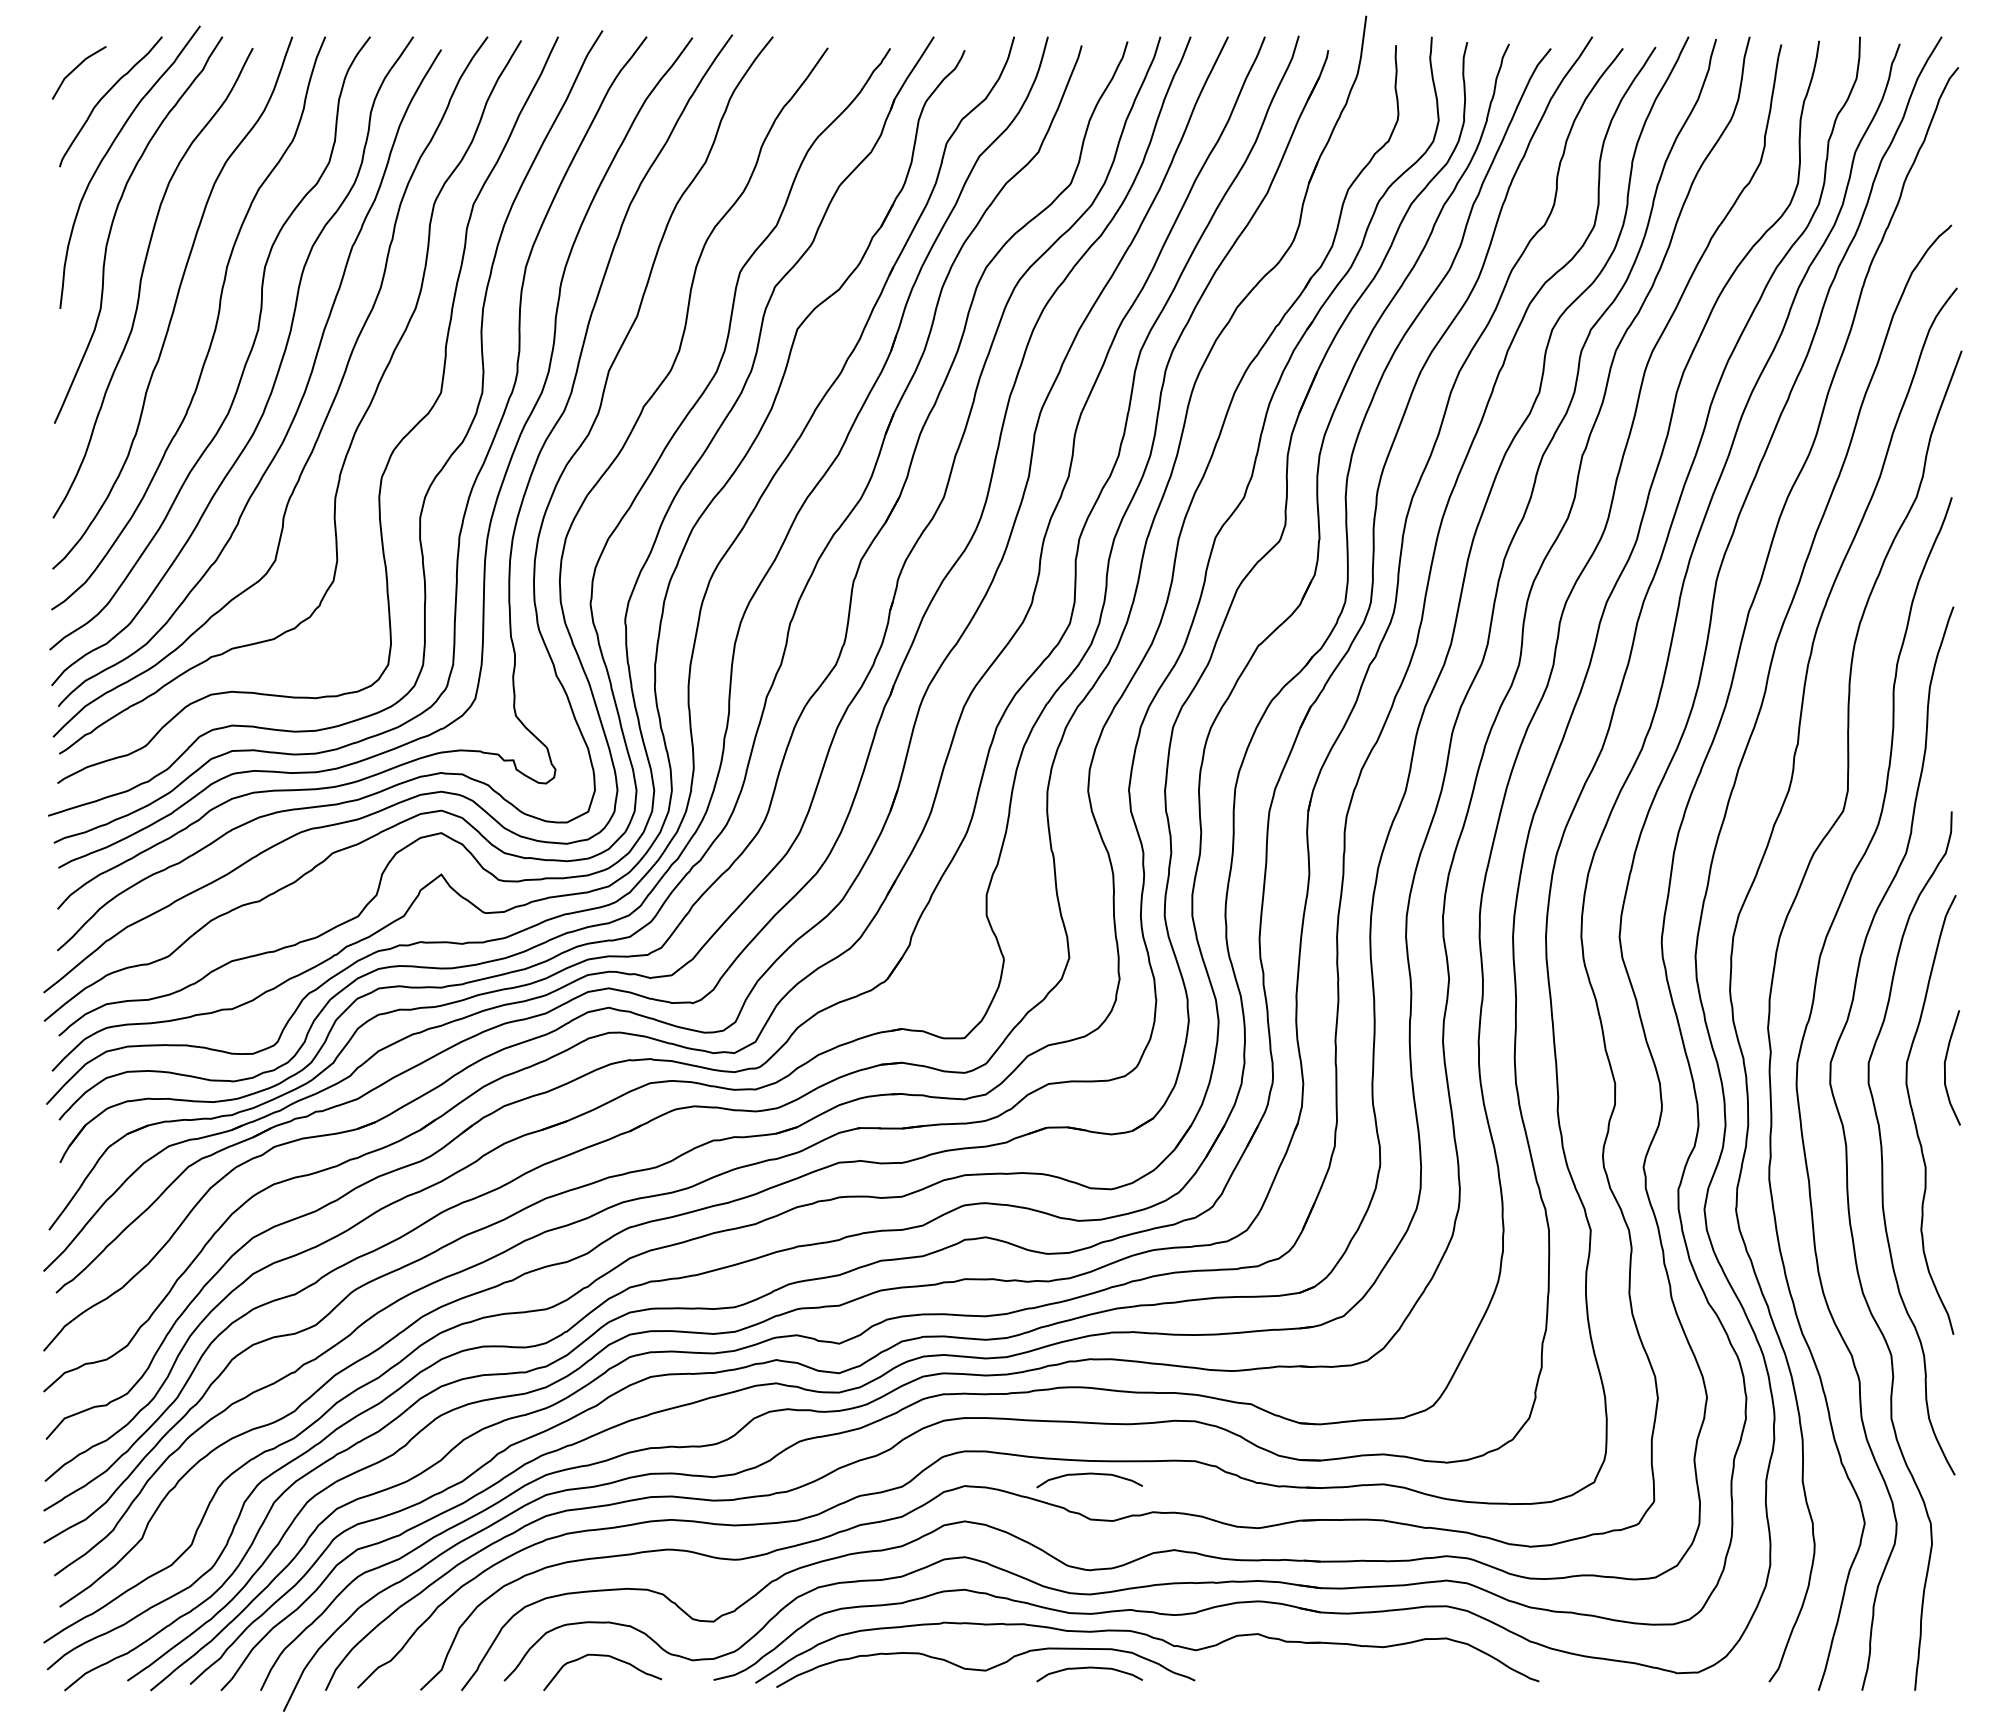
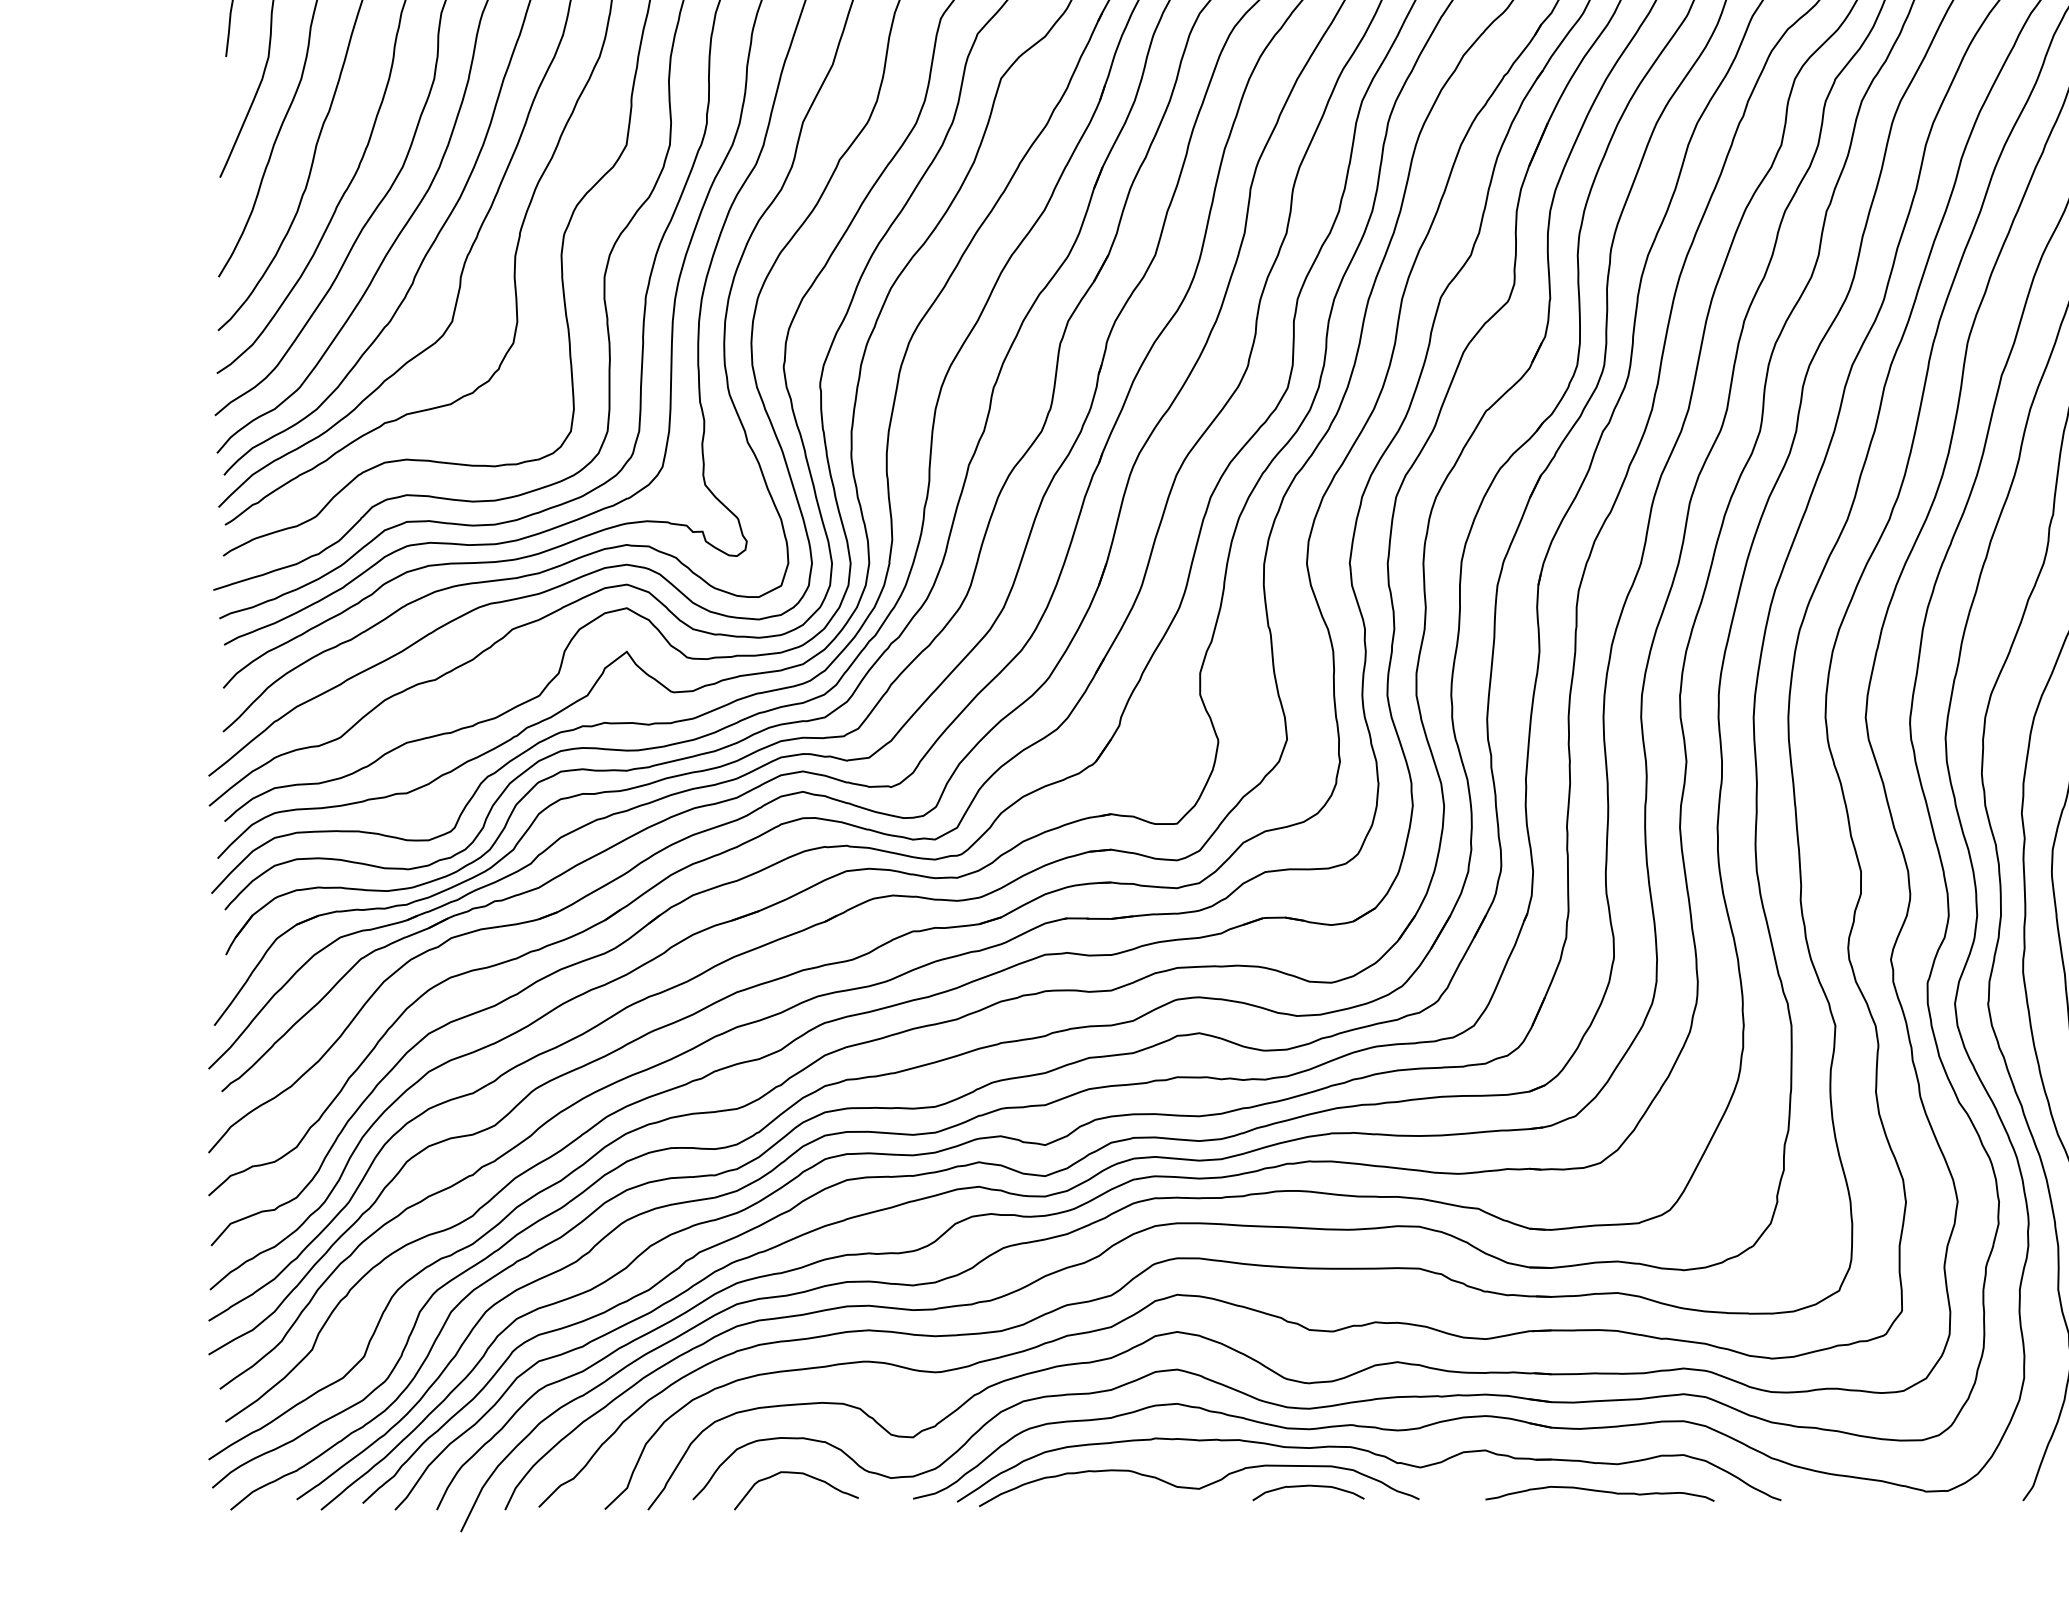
curve: (1089, 1474) -> (1308, 1282), removed
curve: (1366, 1673) -> (1599, 1491), added

